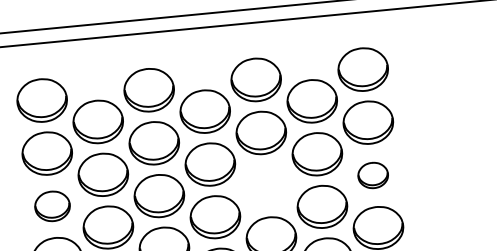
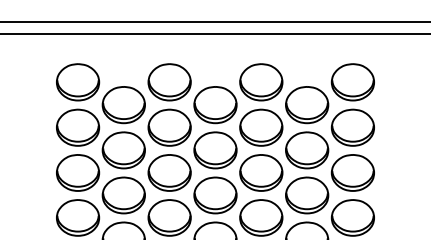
part: (372, 174) -> (352, 172), size x1.67
part: (266, 185) -> (261, 172), added
part: (52, 205) -> (78, 172), size x1.43

